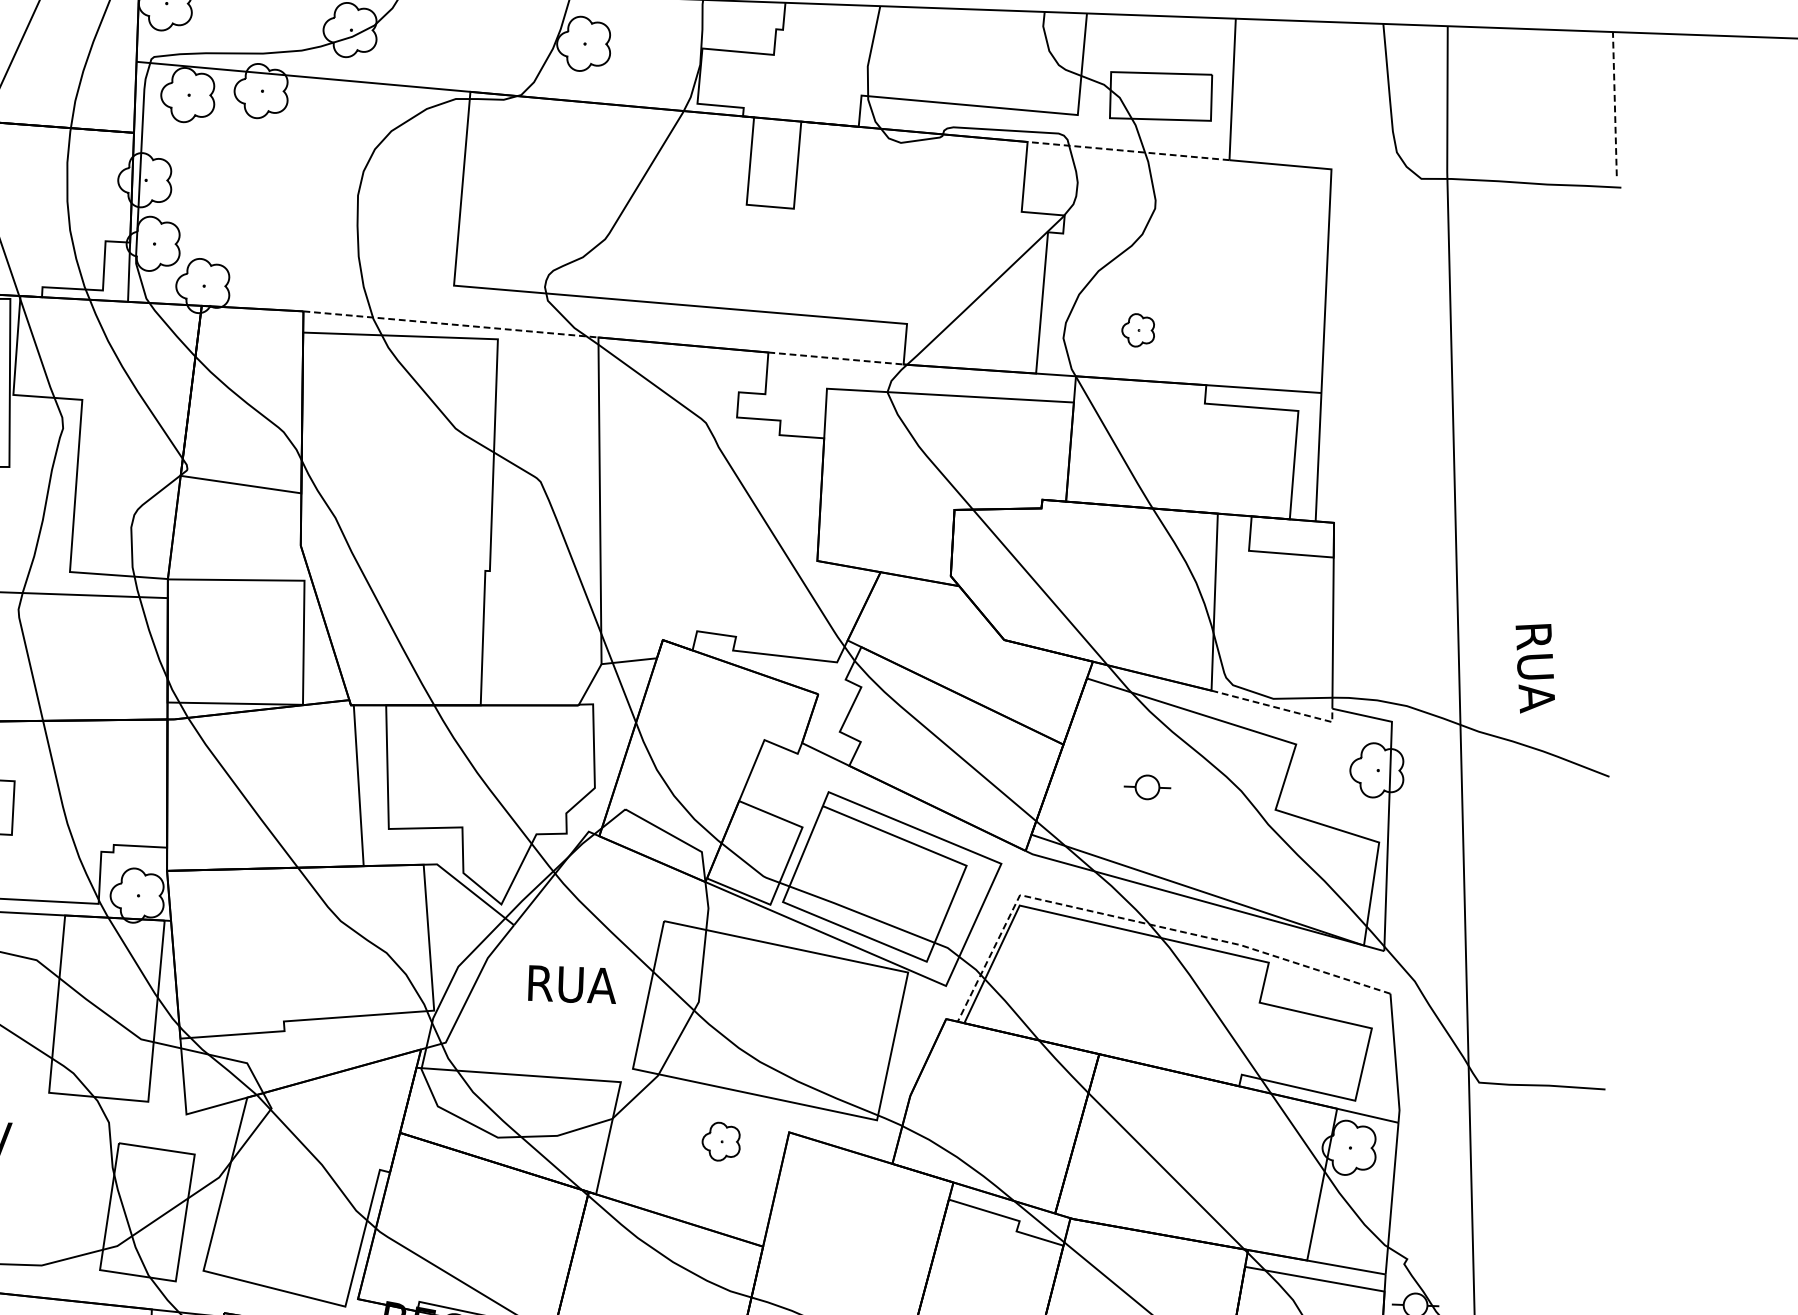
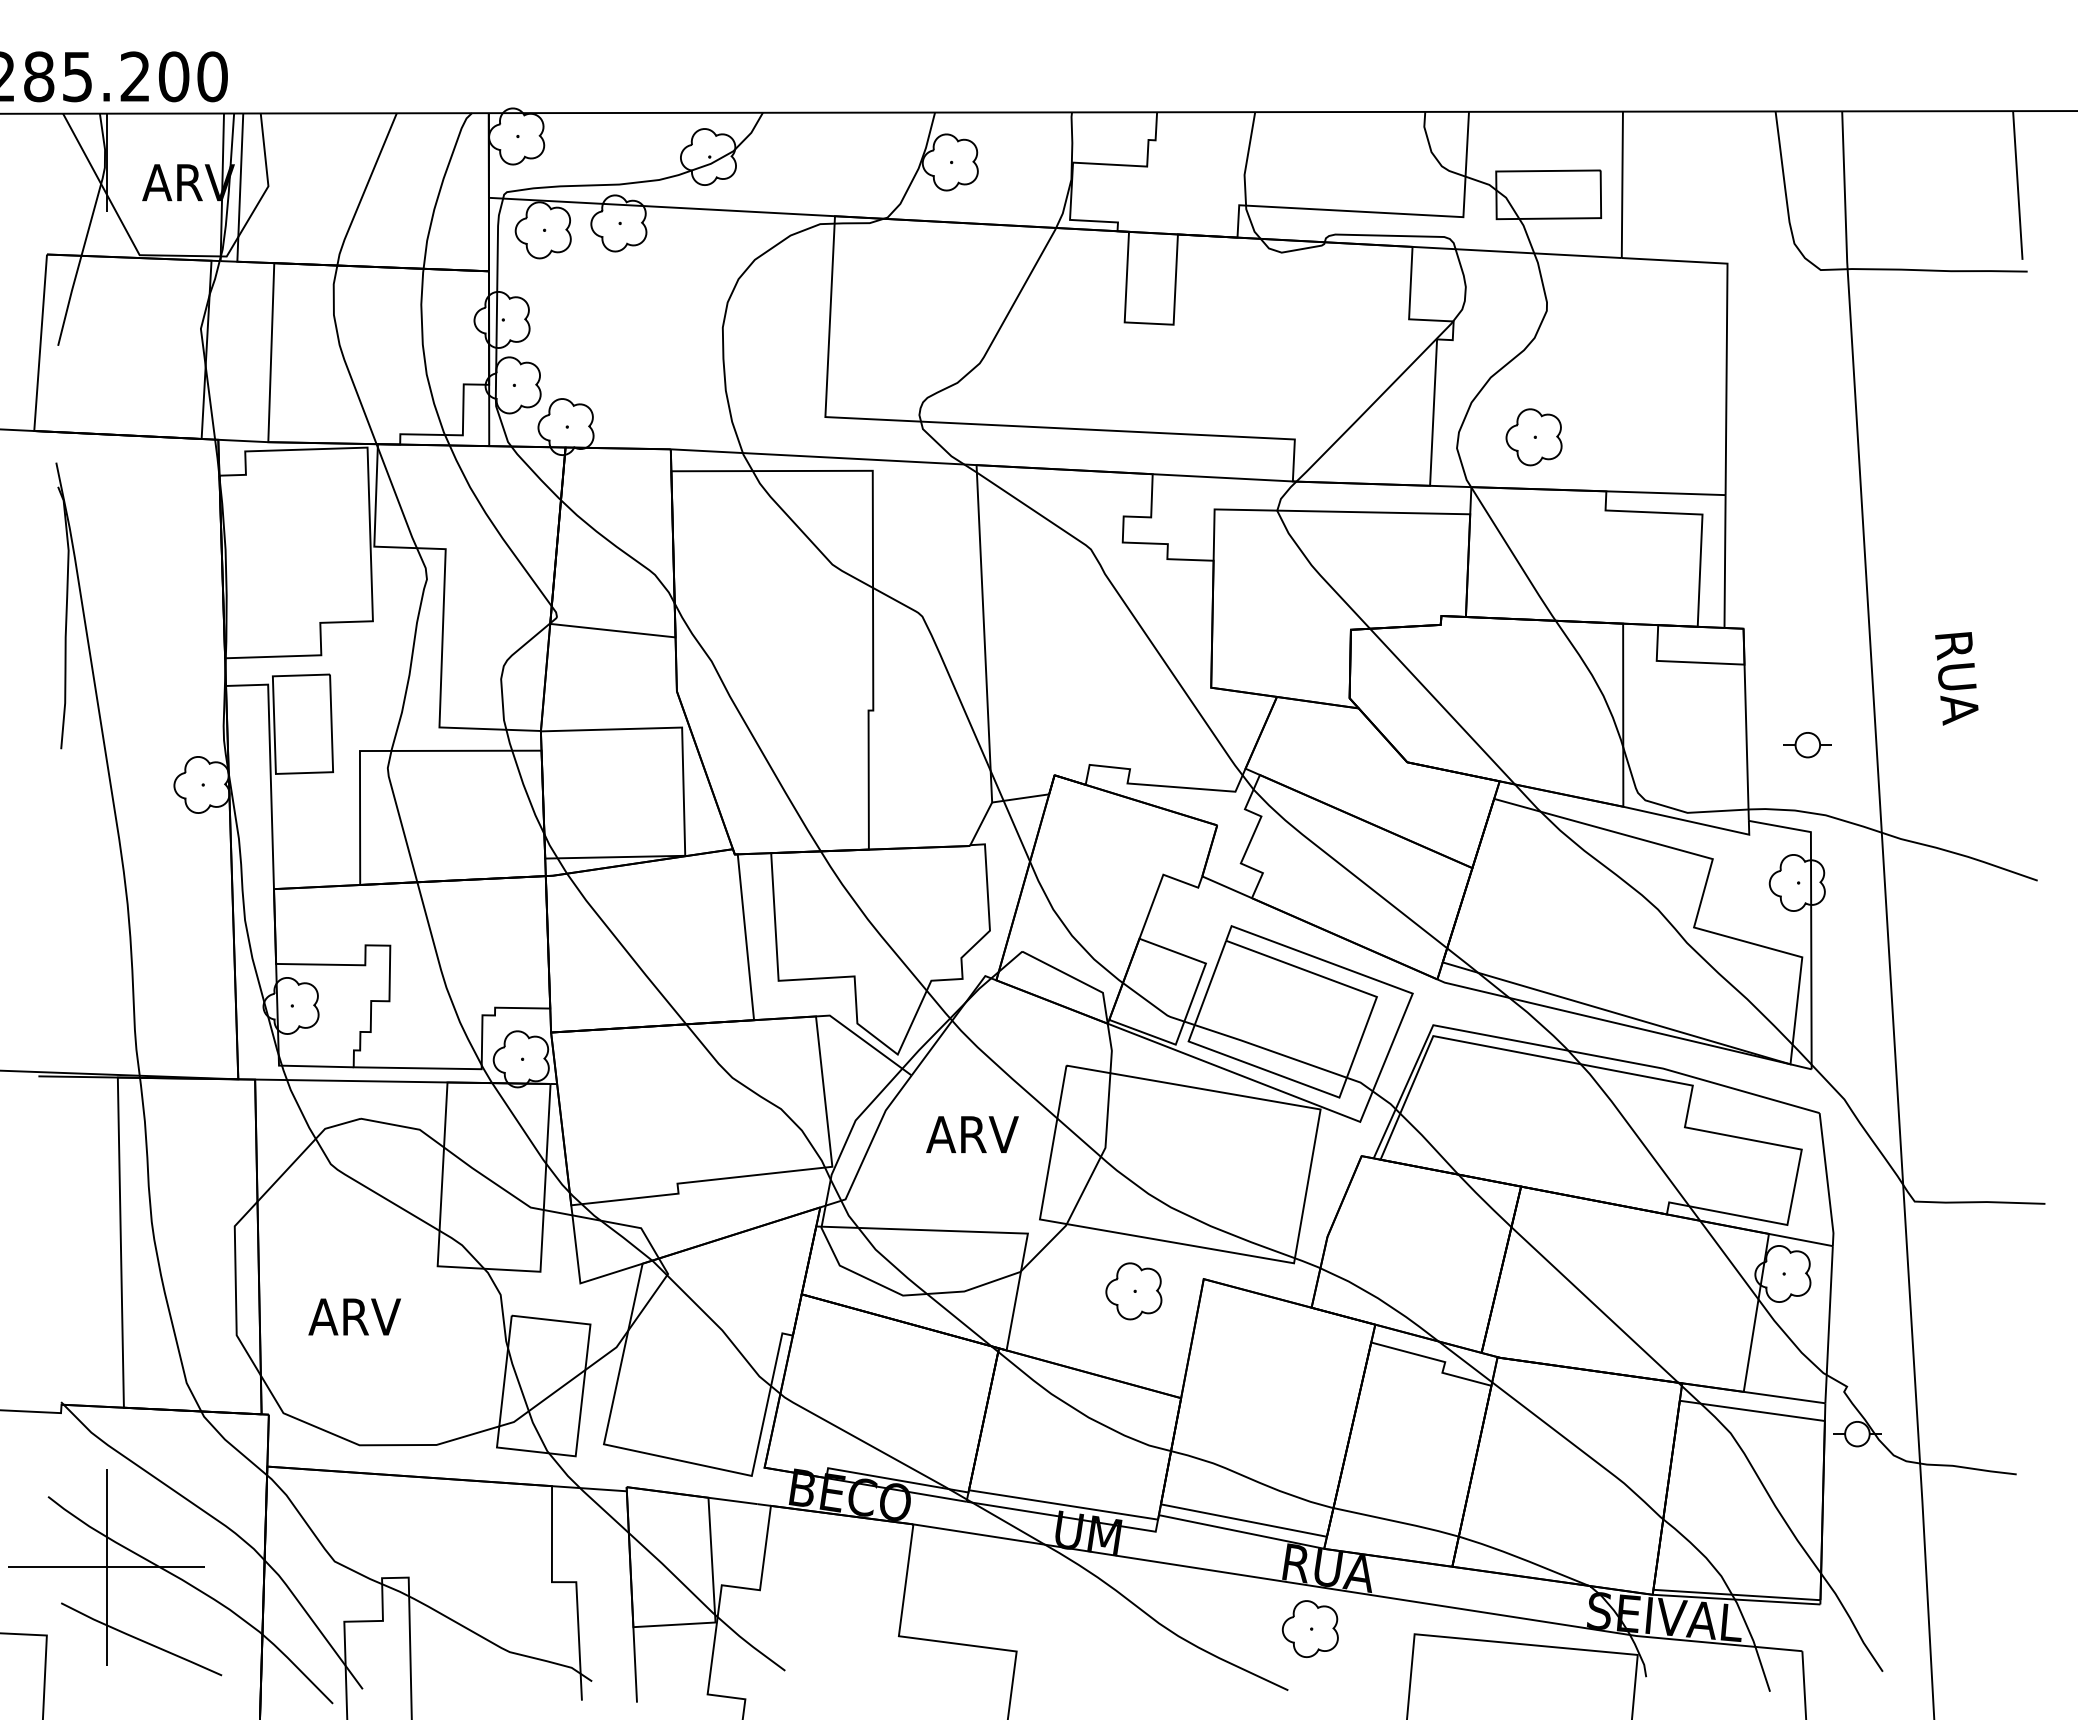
line: (1614, 104) -> (2017, 185), dashed -> solid
line: (1128, 151) -> (1517, 252), dashed -> solid
line: (451, 324) -> (824, 457), dashed -> solid
part: (1137, 330) -> (1533, 437), size x1.67
line: (836, 358) -> (1223, 477), dashed -> solid
text: (1534, 668) -> (1956, 678), moved
line: (1278, 708) -> (1693, 822), dashed -> solid
part: (1147, 787) -> (1807, 745), moved
line: (1138, 921) -> (1556, 1048), dashed -> solid
text: (570, 984) -> (972, 1134), RUA -> ARV
part: (720, 1141) -> (1133, 1291), size x1.43

